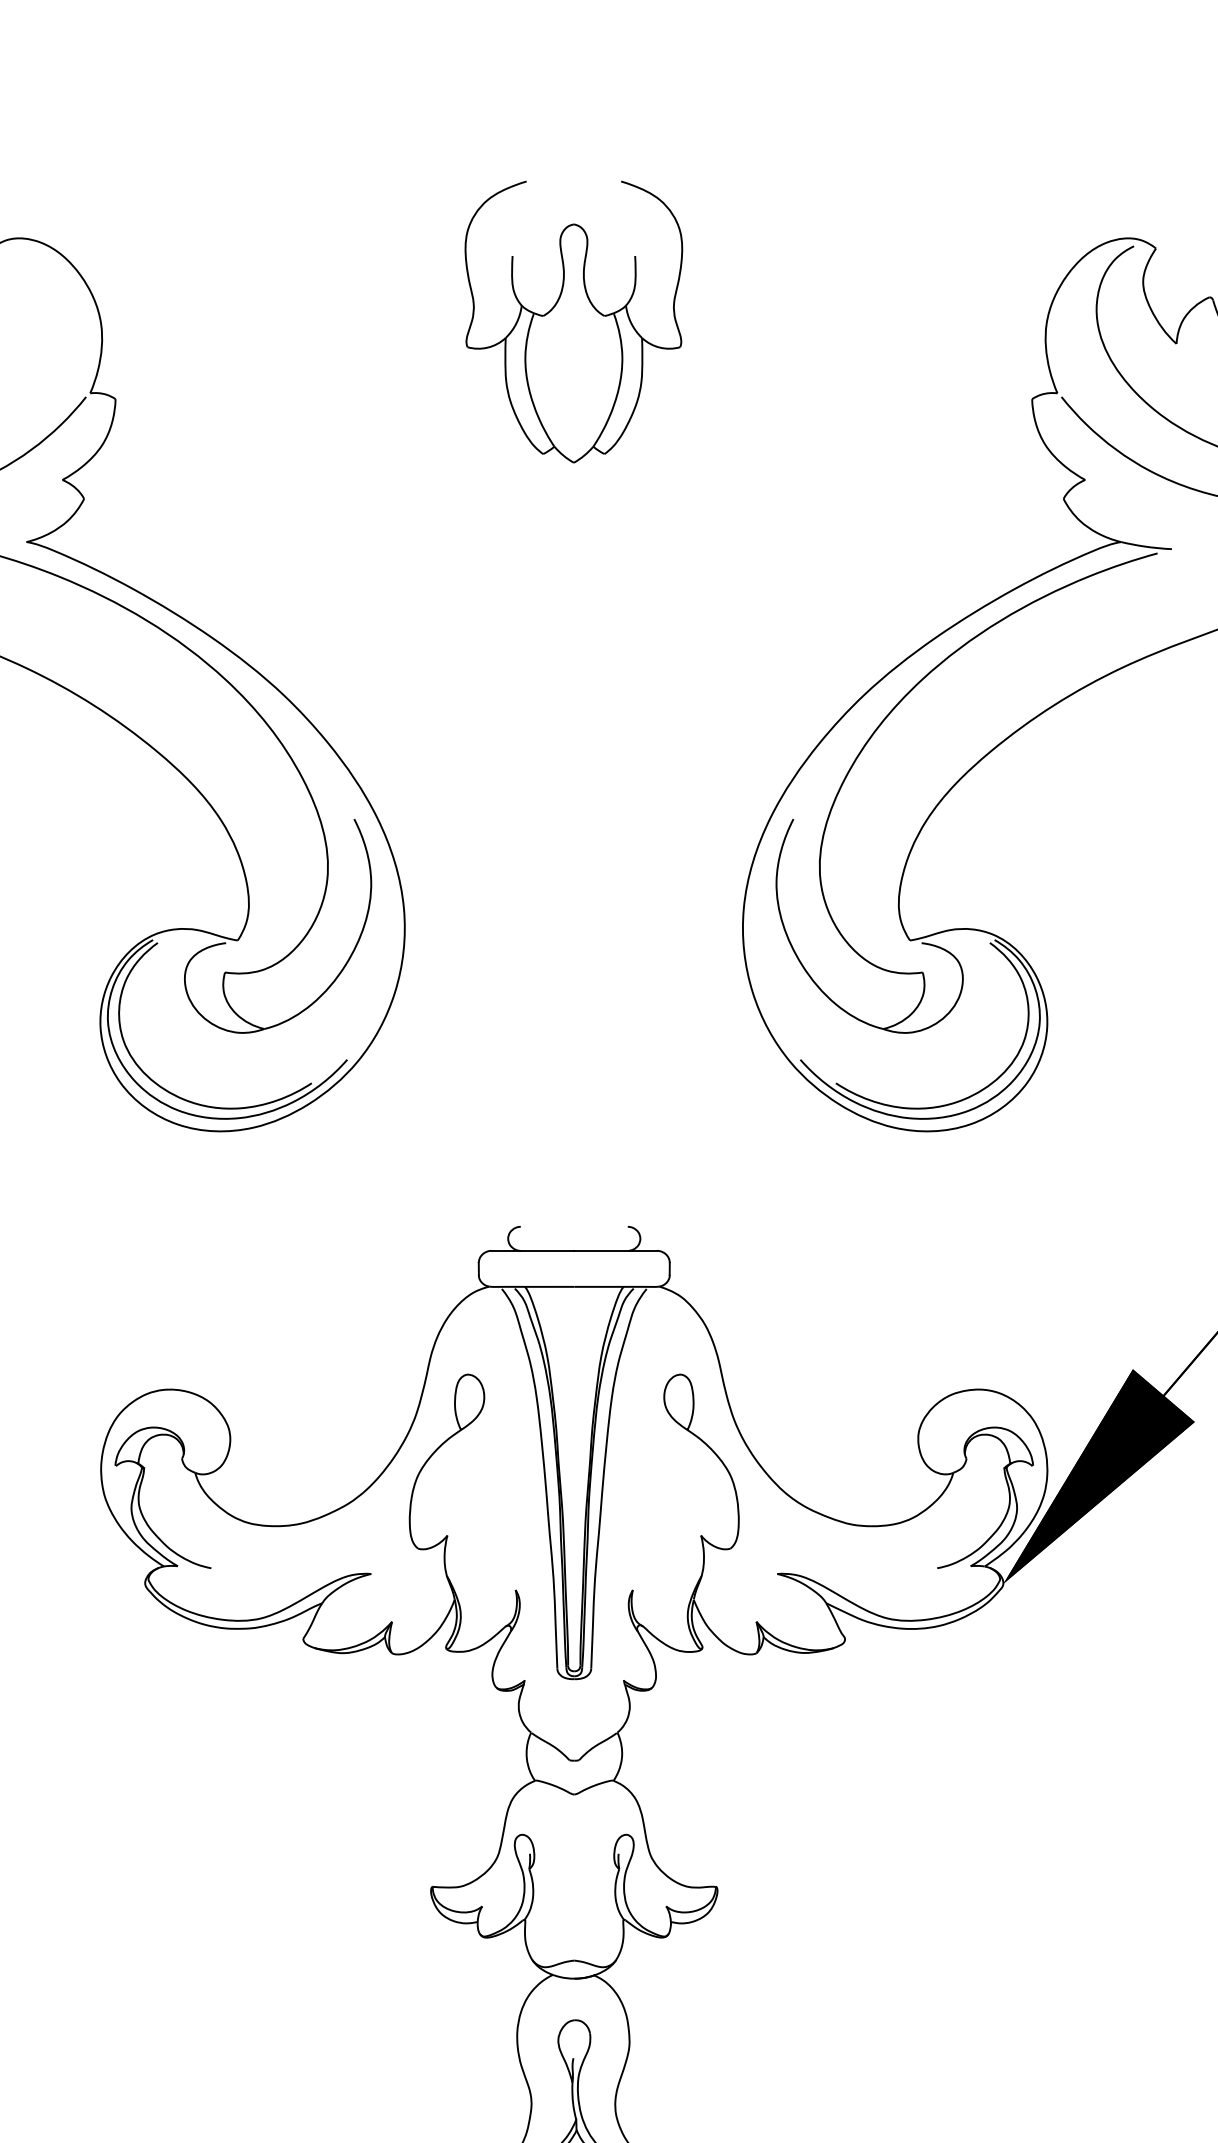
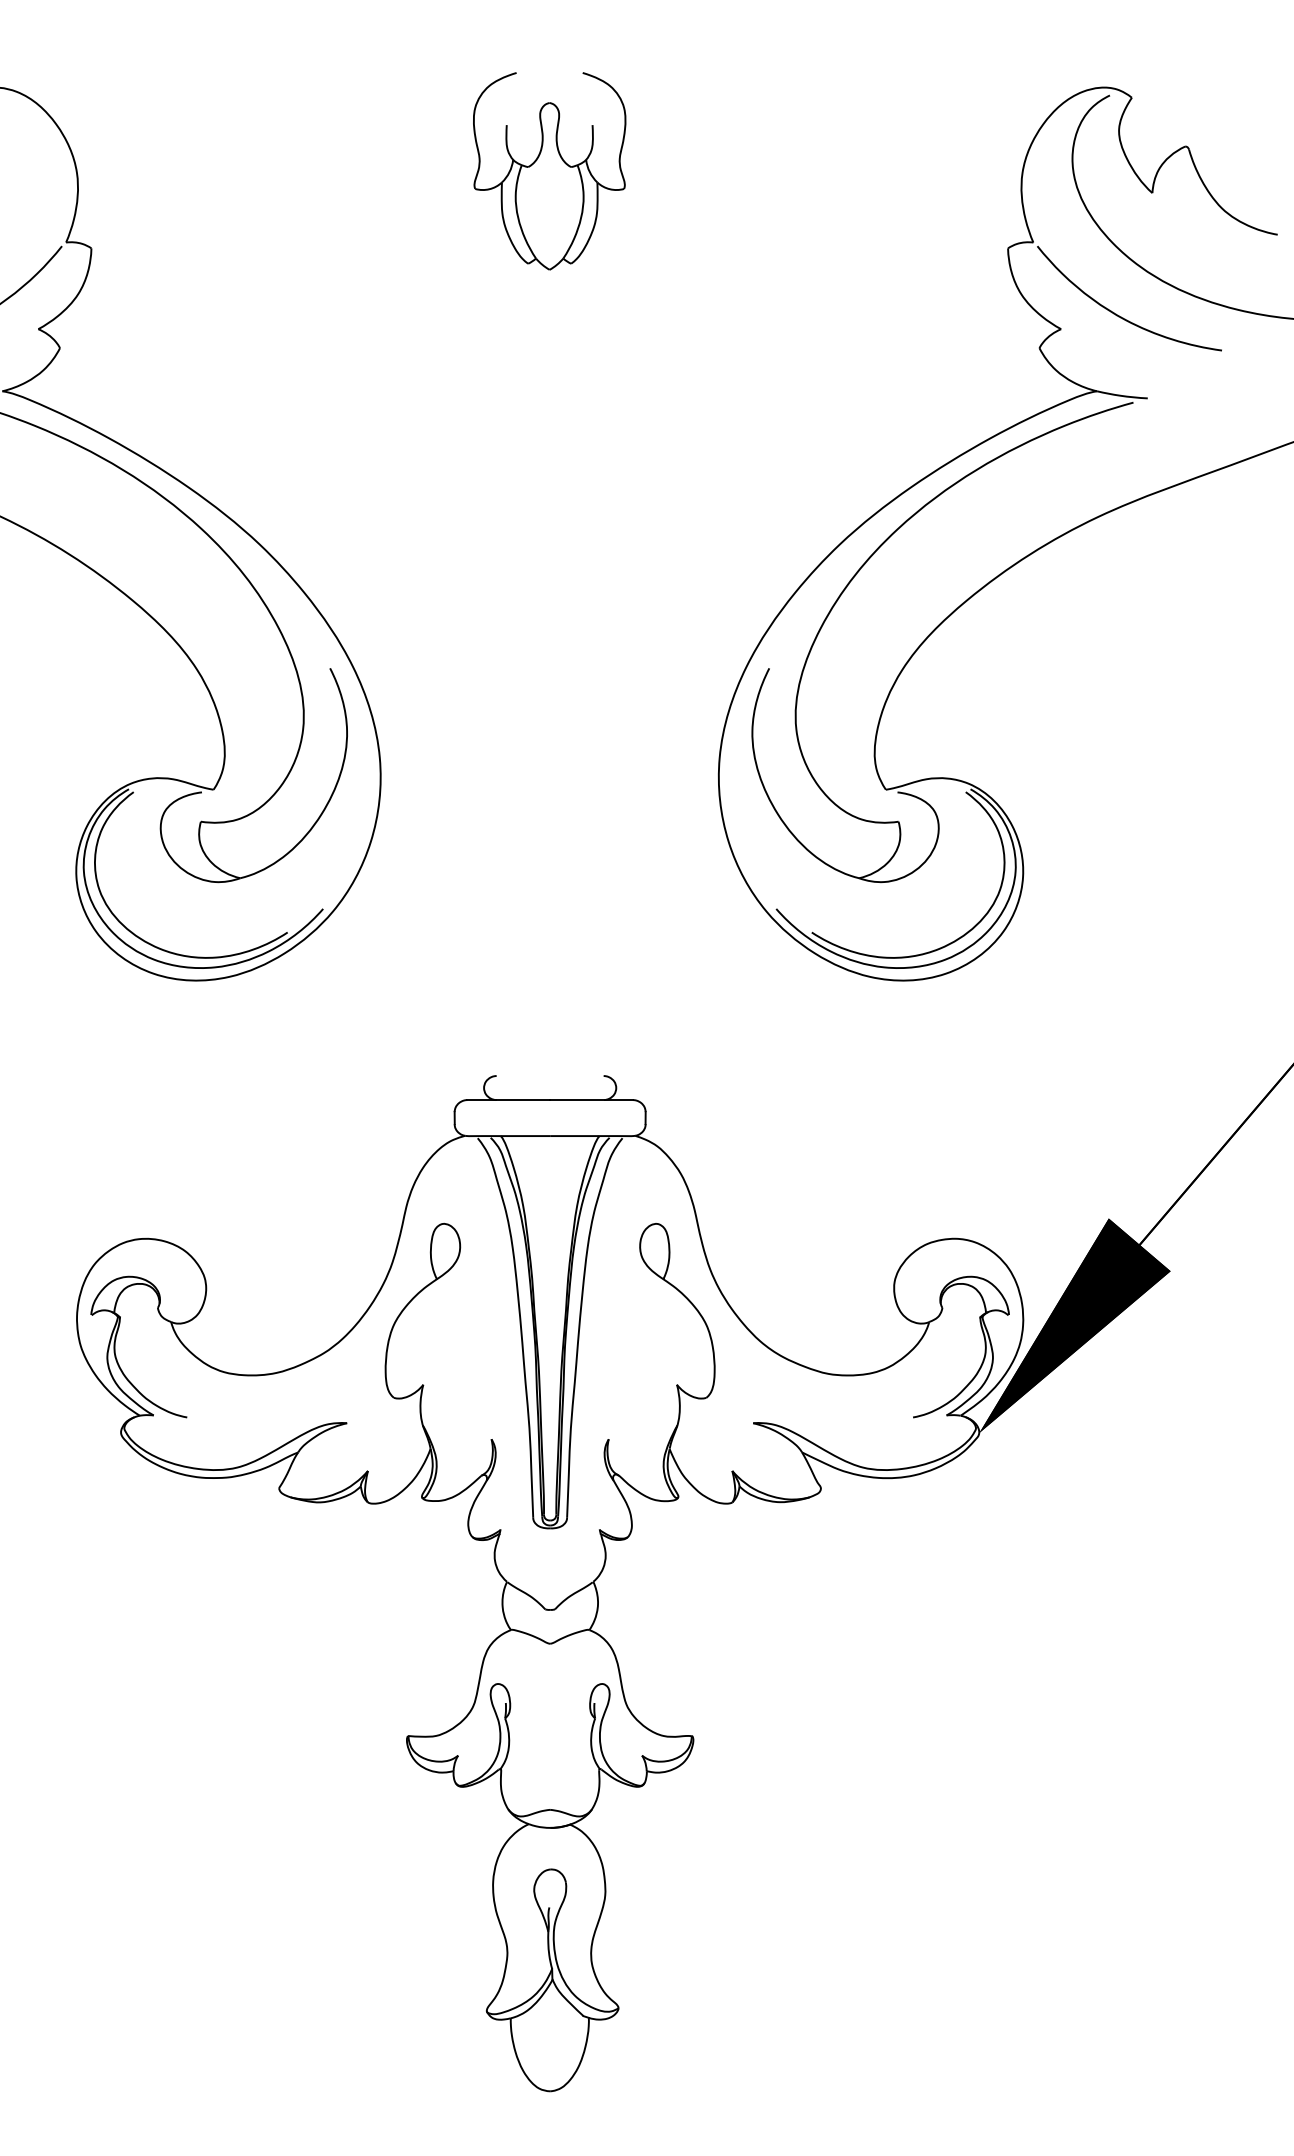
part: (573, 322) -> (549, 171), size x0.7

